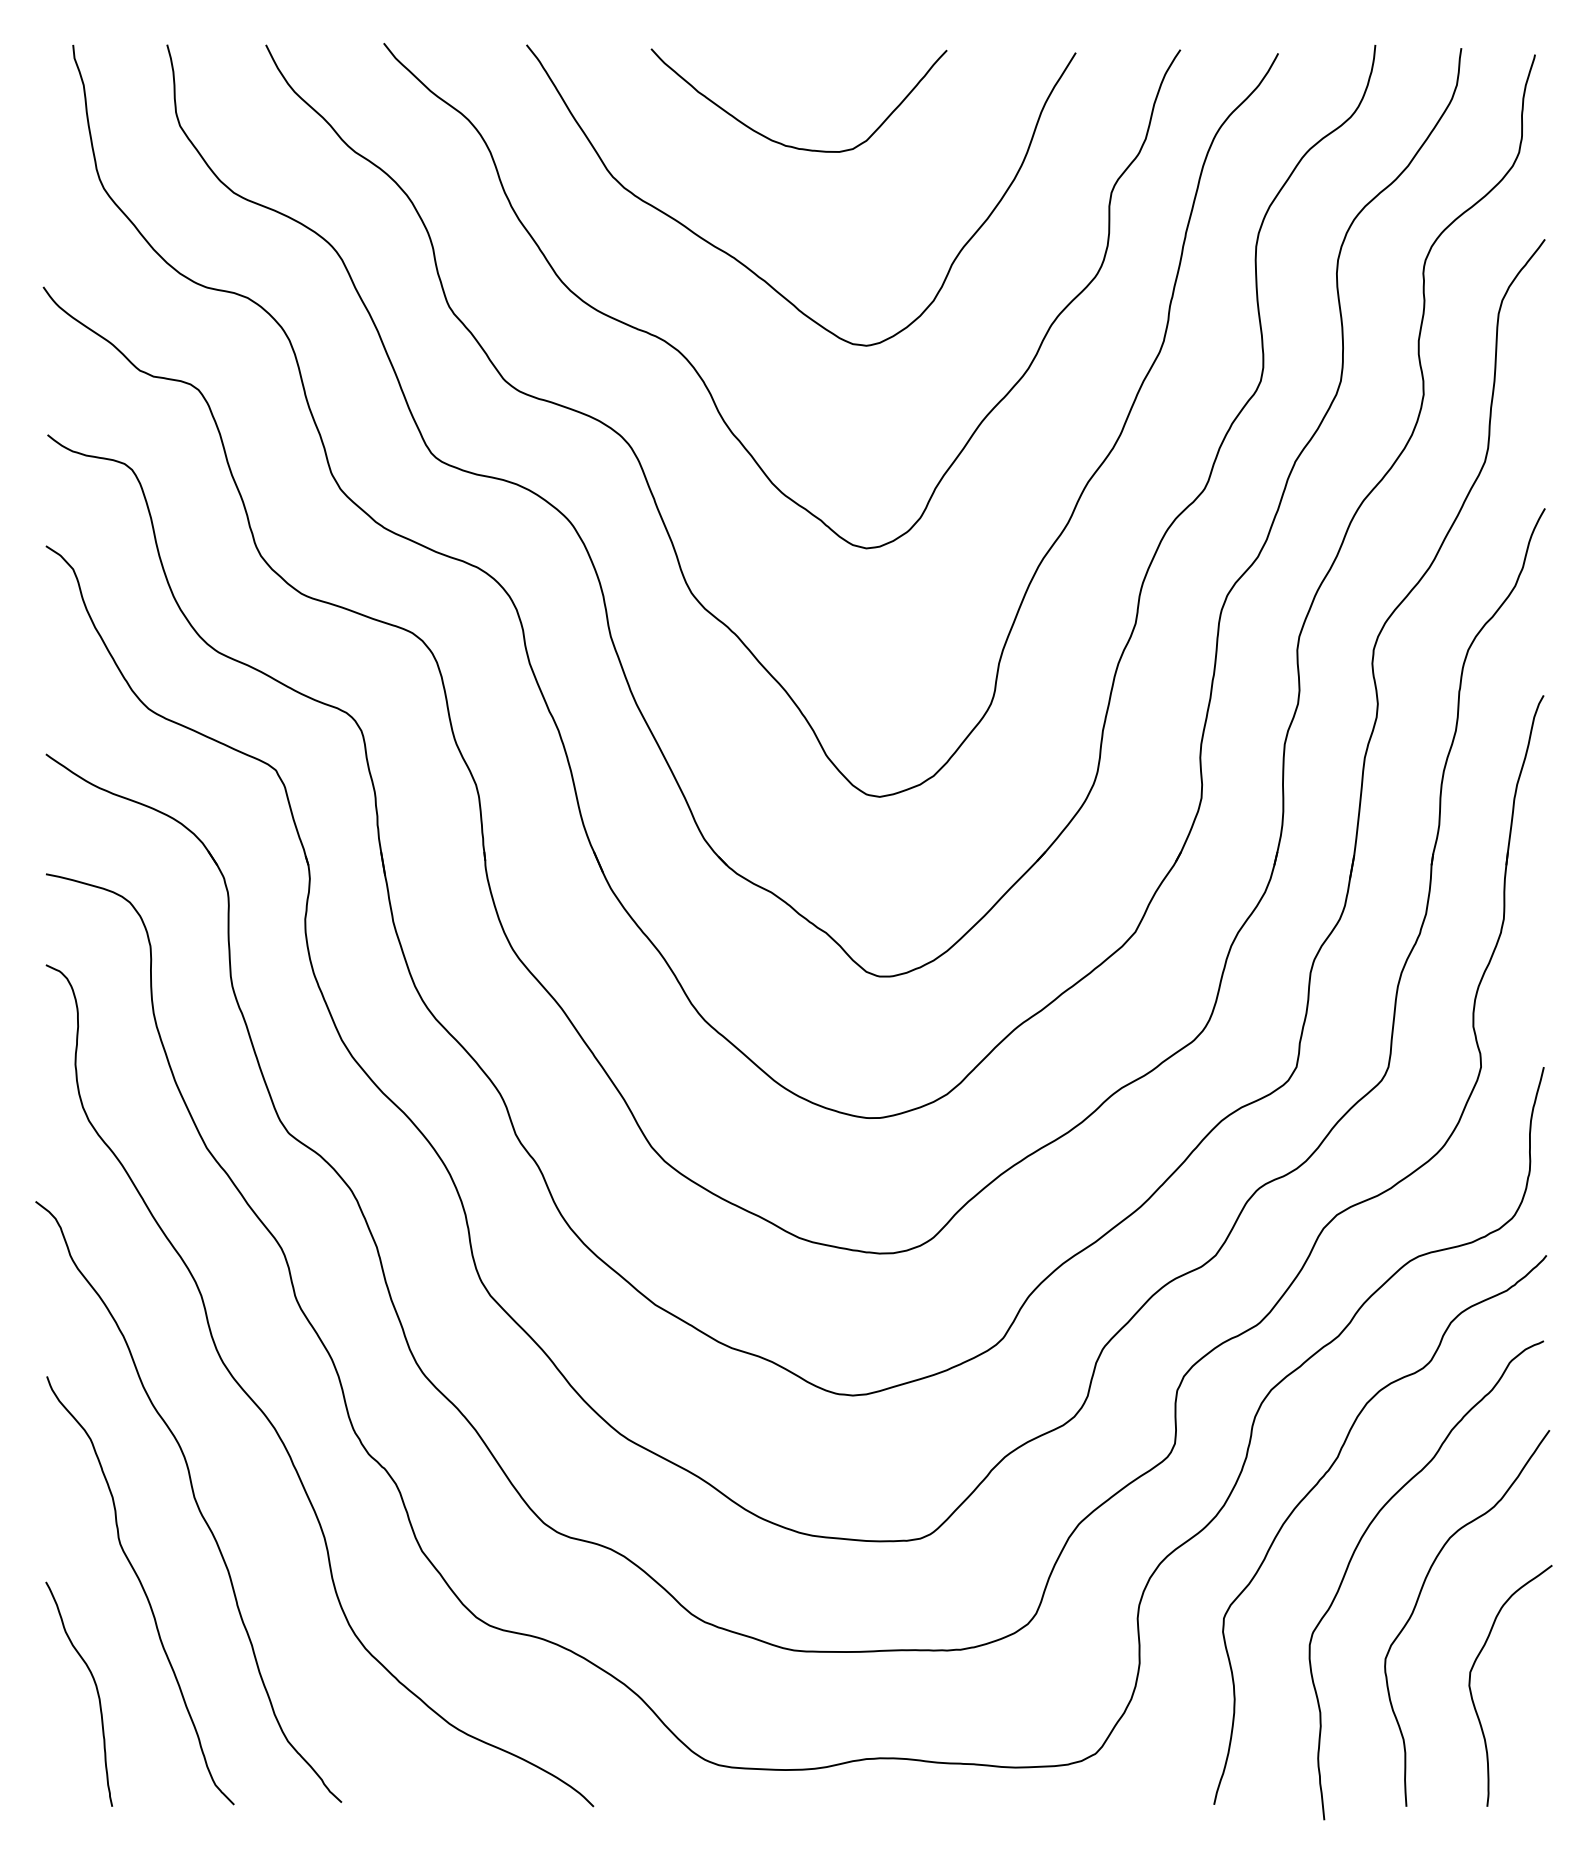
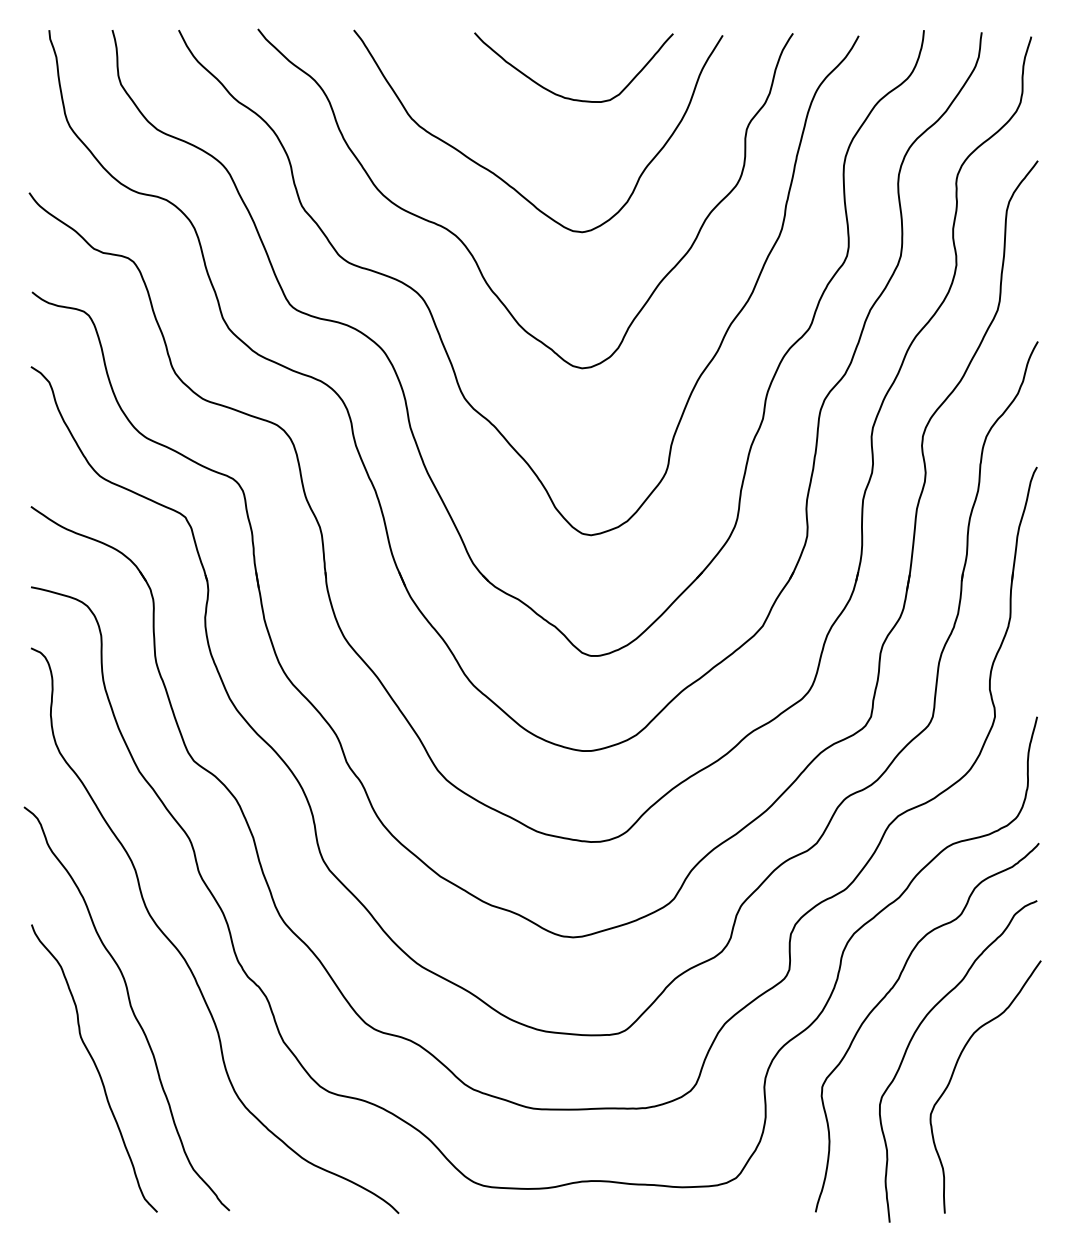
curve: (782, 142) -> (562, 95), moved
curve: (95, 1691) -> (64, 1136), removed
curve: (1472, 1693) -> (989, 1137), removed

